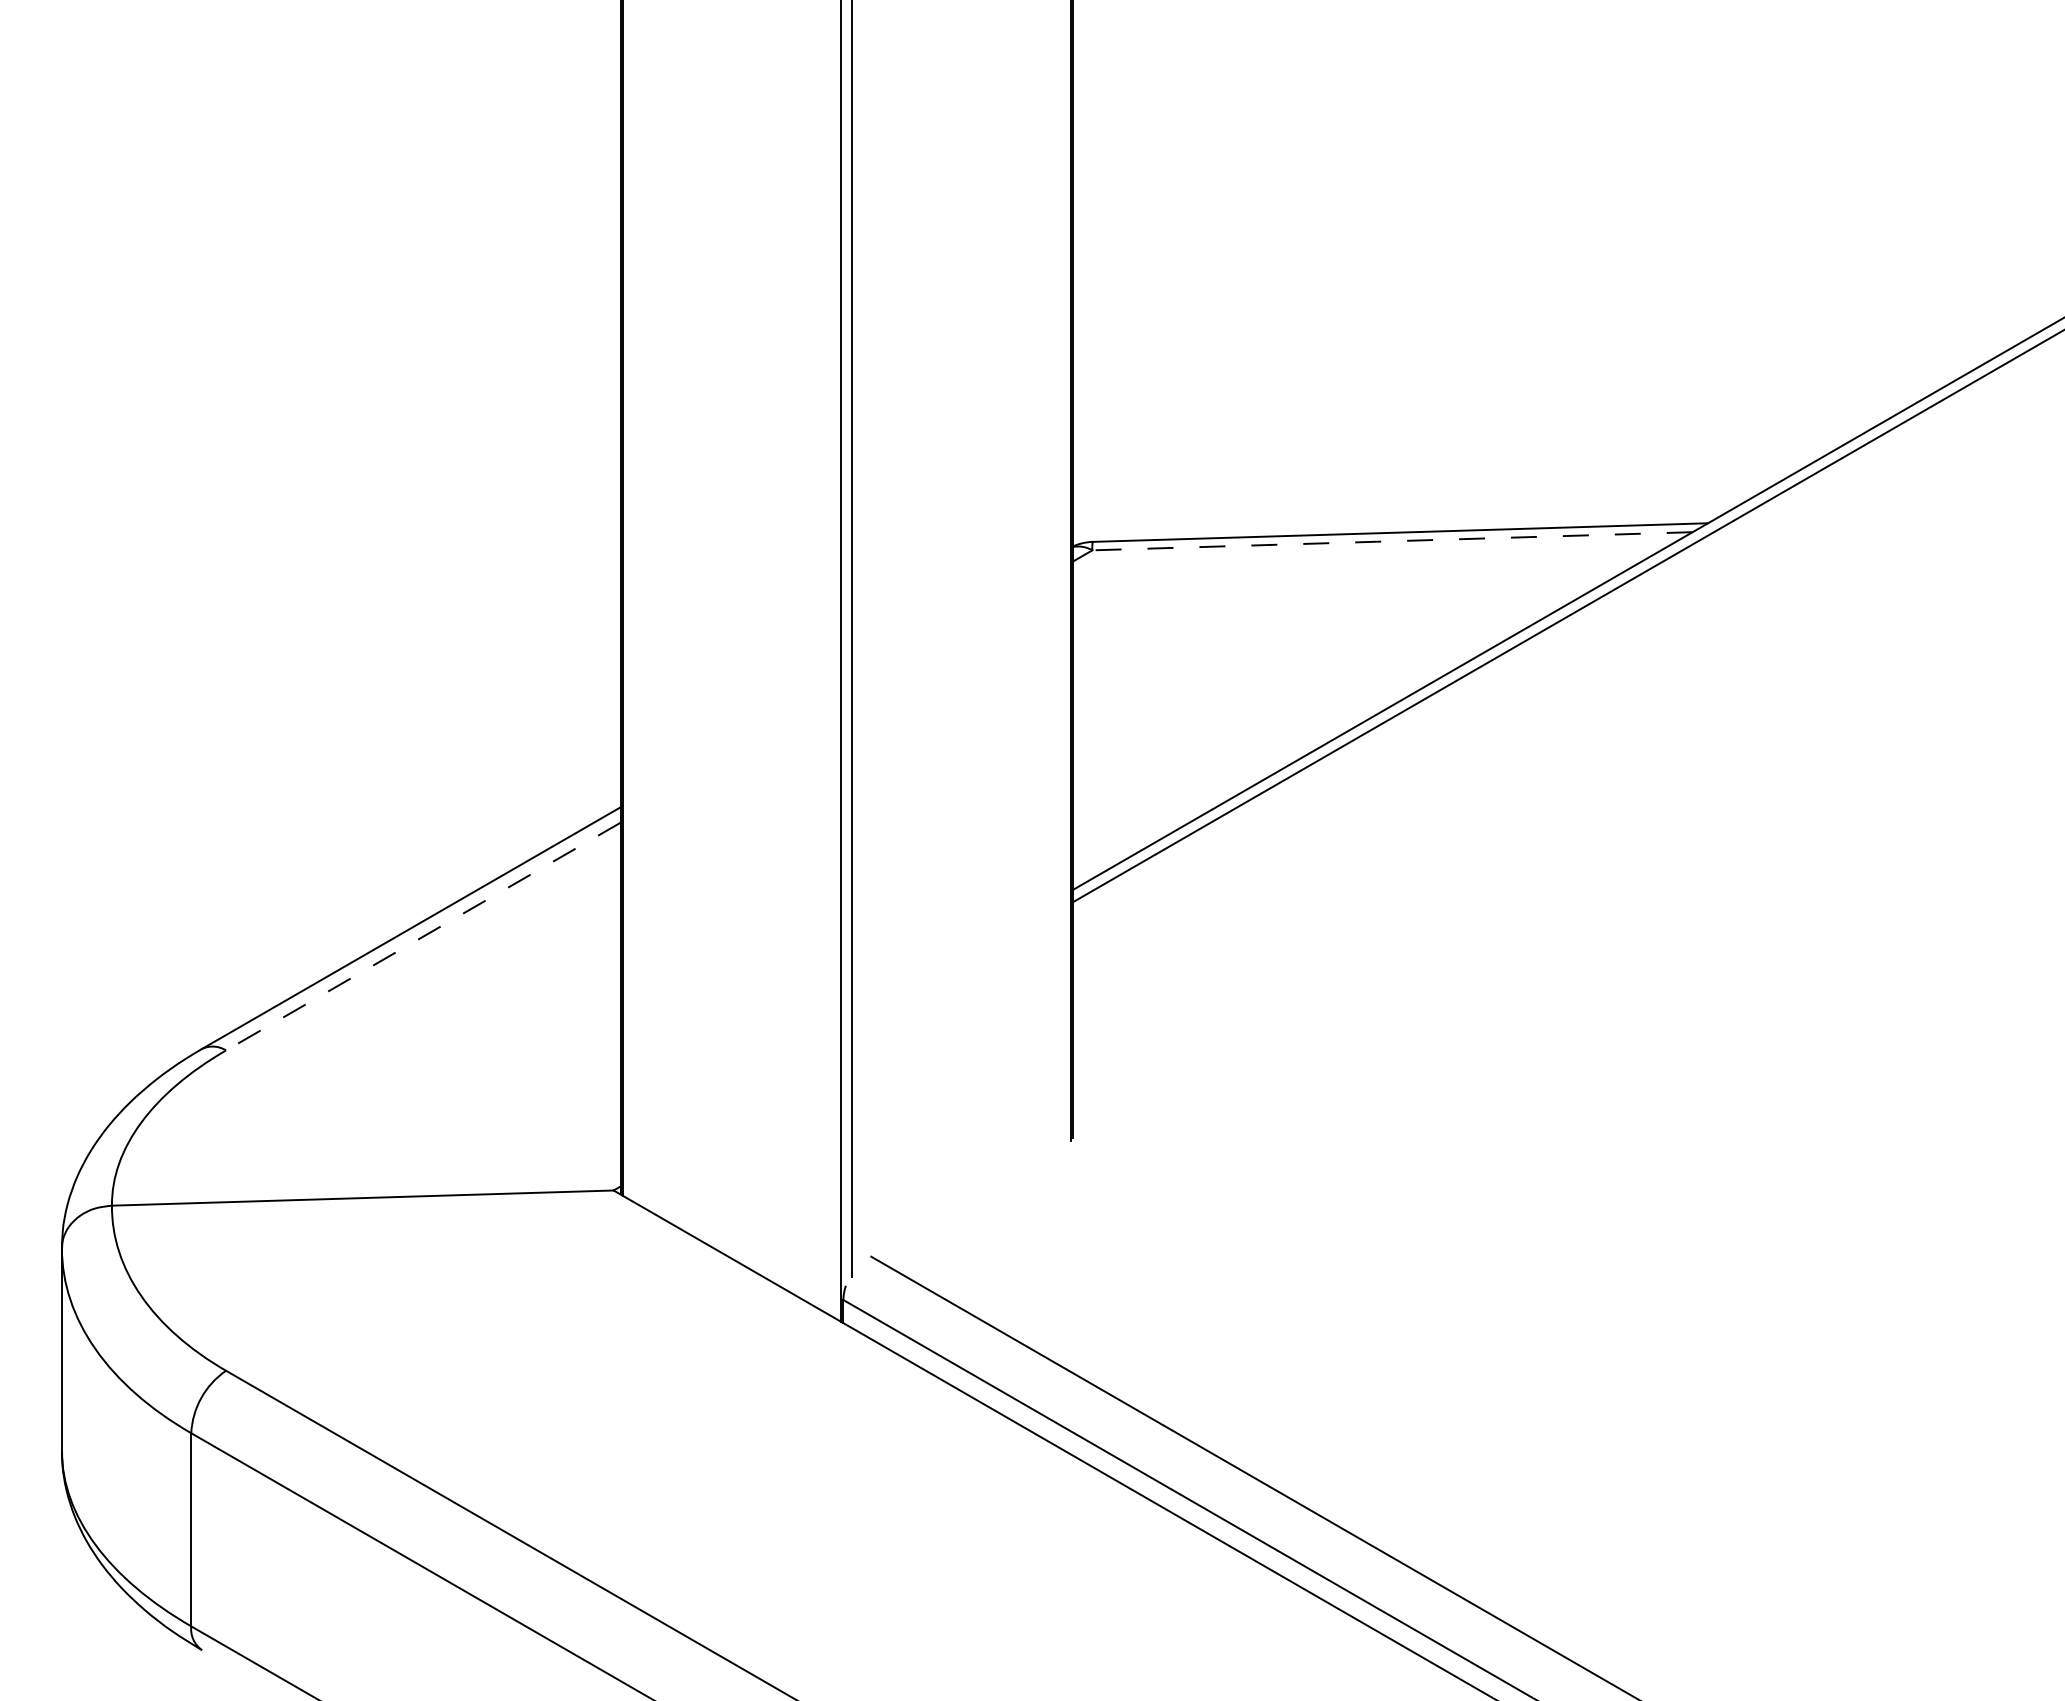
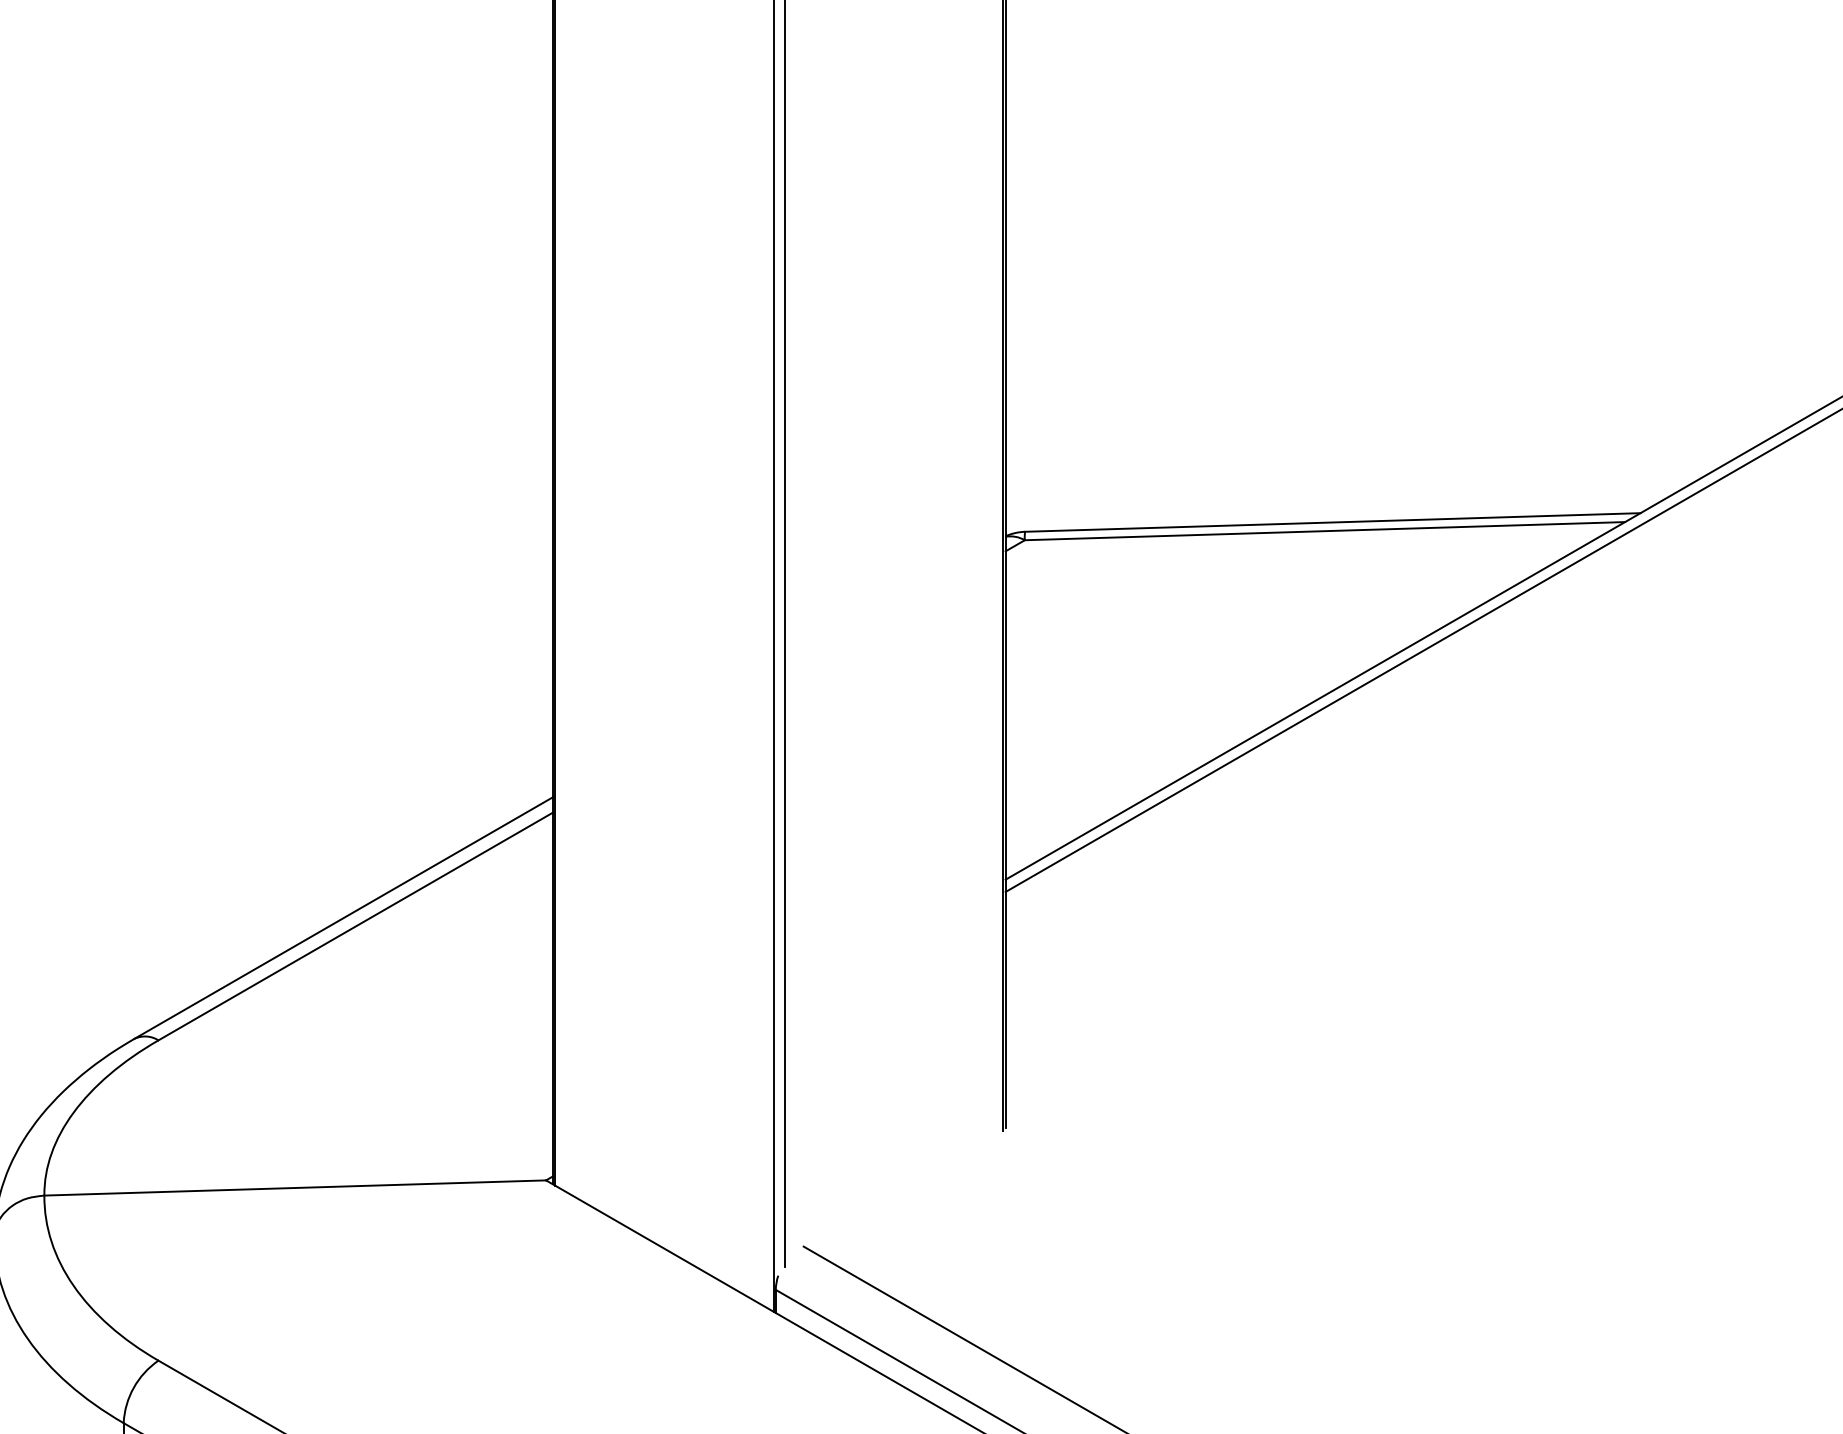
line: (1392, 541) -> (1324, 531), dashed -> solid
line: (423, 936) -> (355, 926), dashed -> solid

